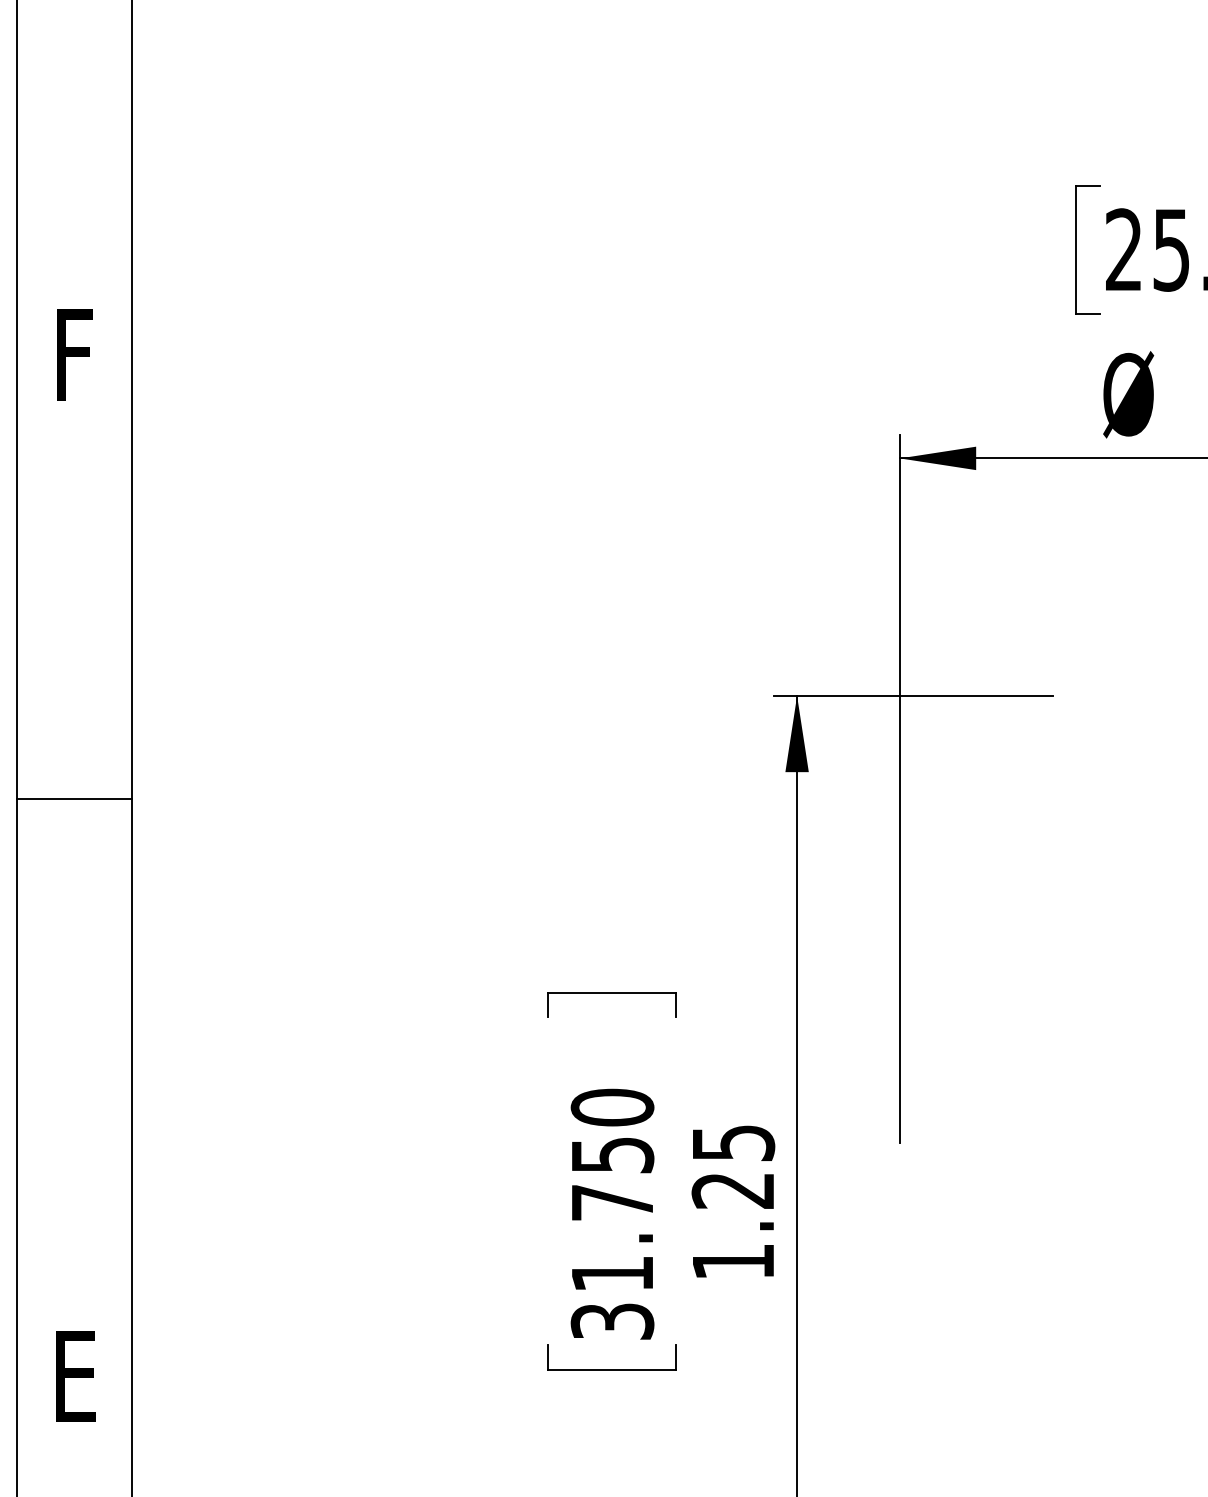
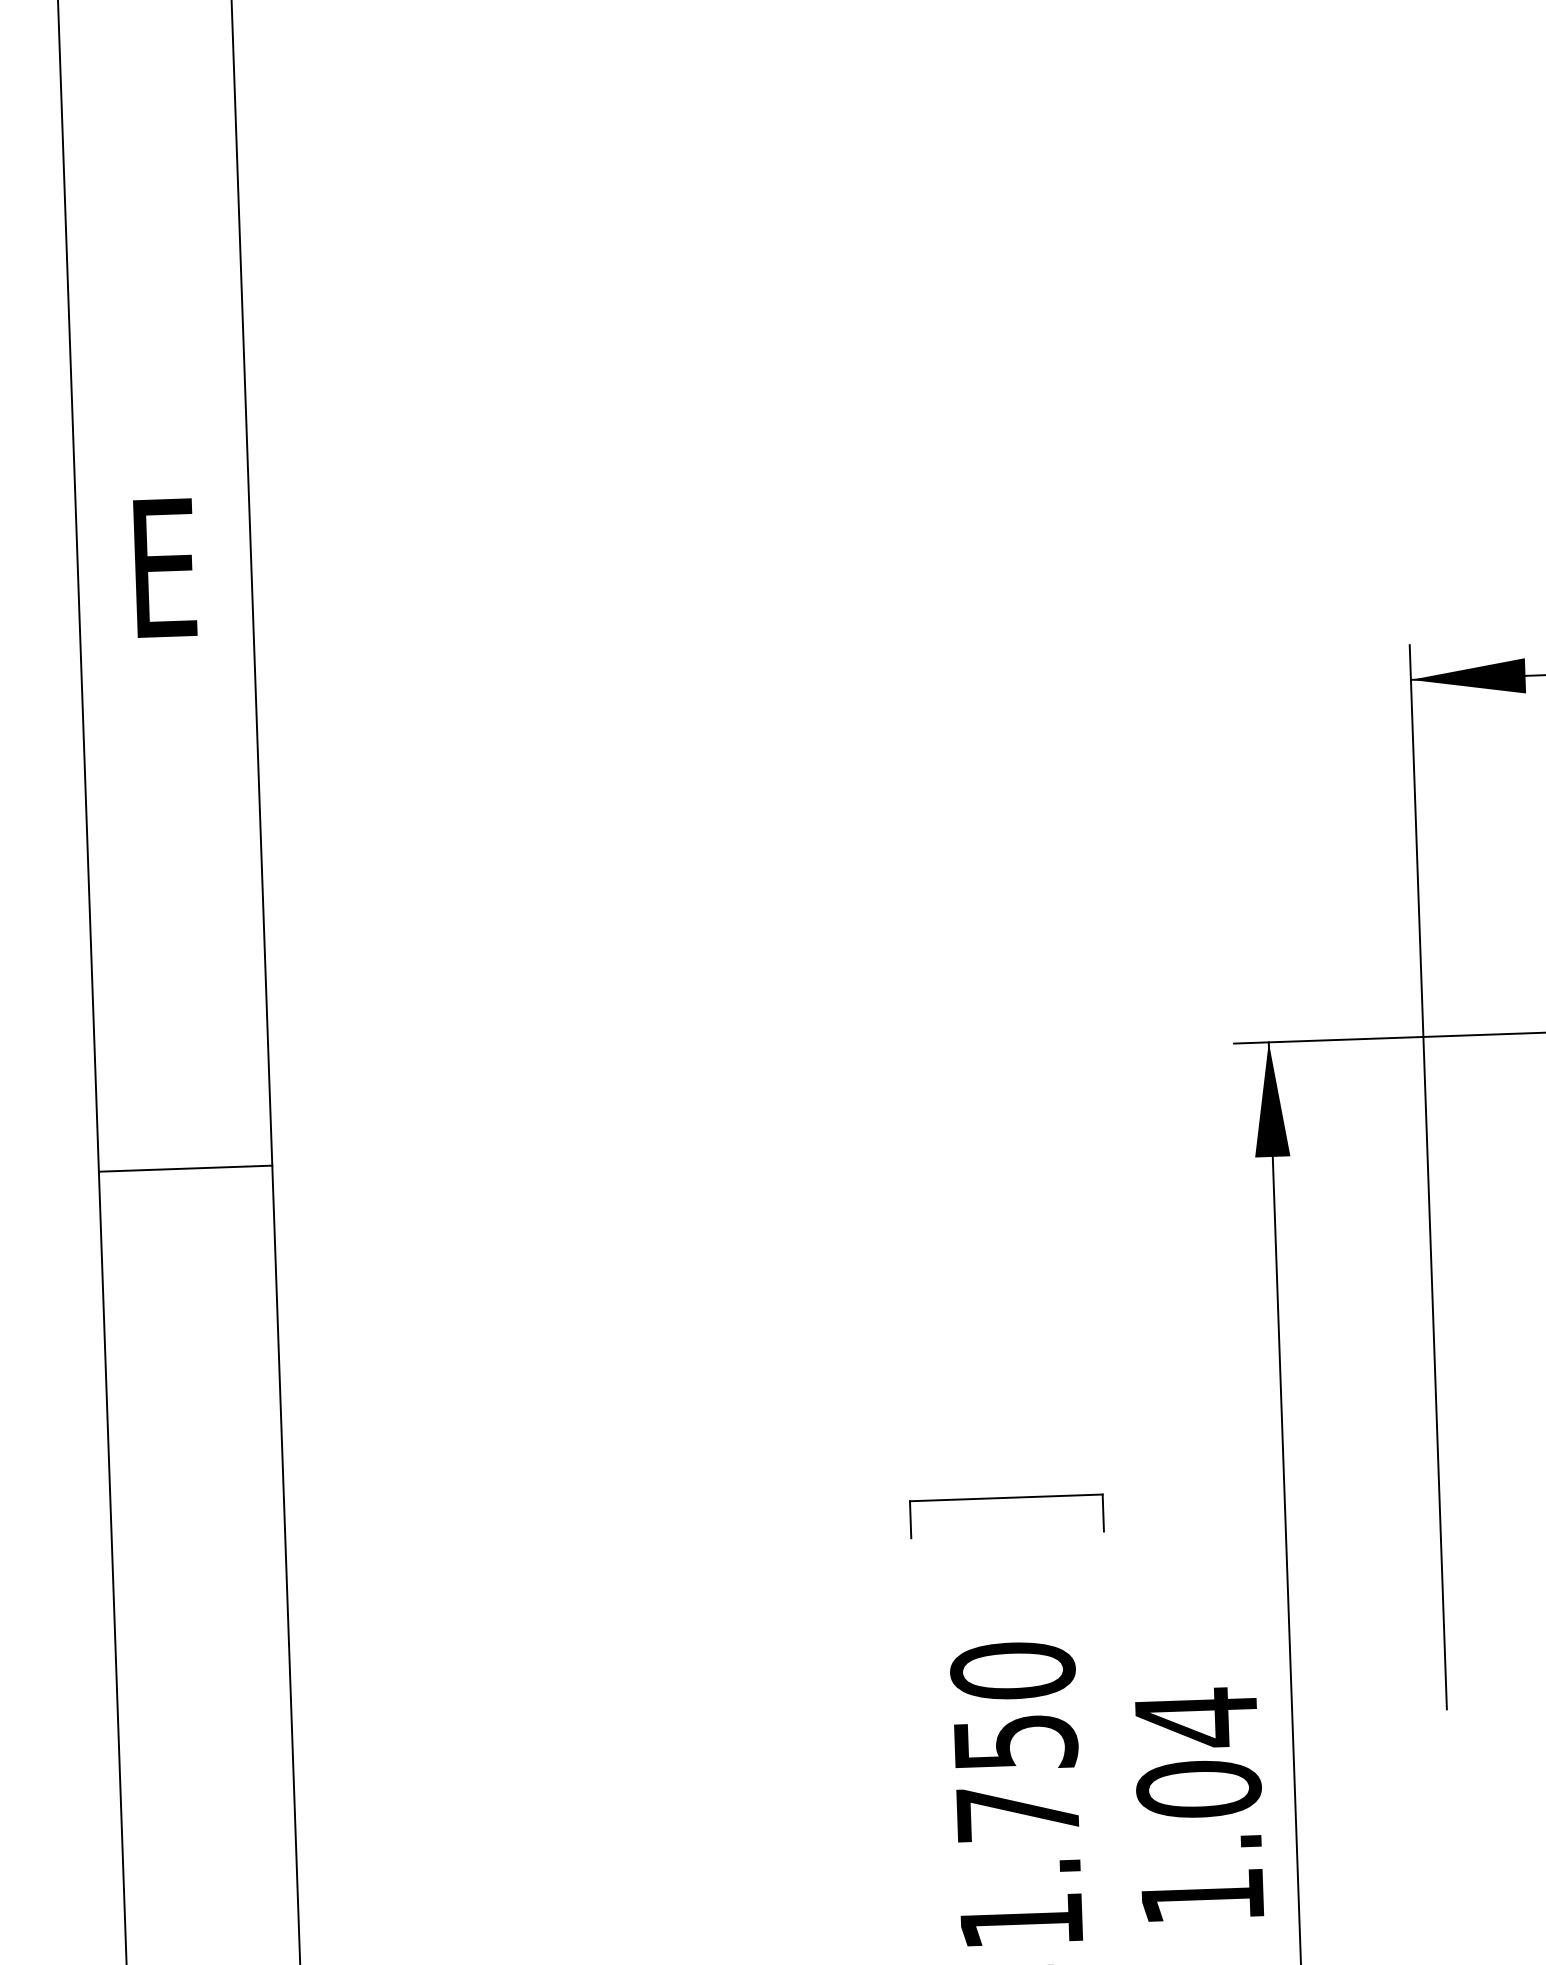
text: (74, 354) -> (164, 566), F -> E
line: (74, 798) -> (185, 1168), moved
text: (733, 1166) -> (1197, 1753), 1.25 -> 1.04

